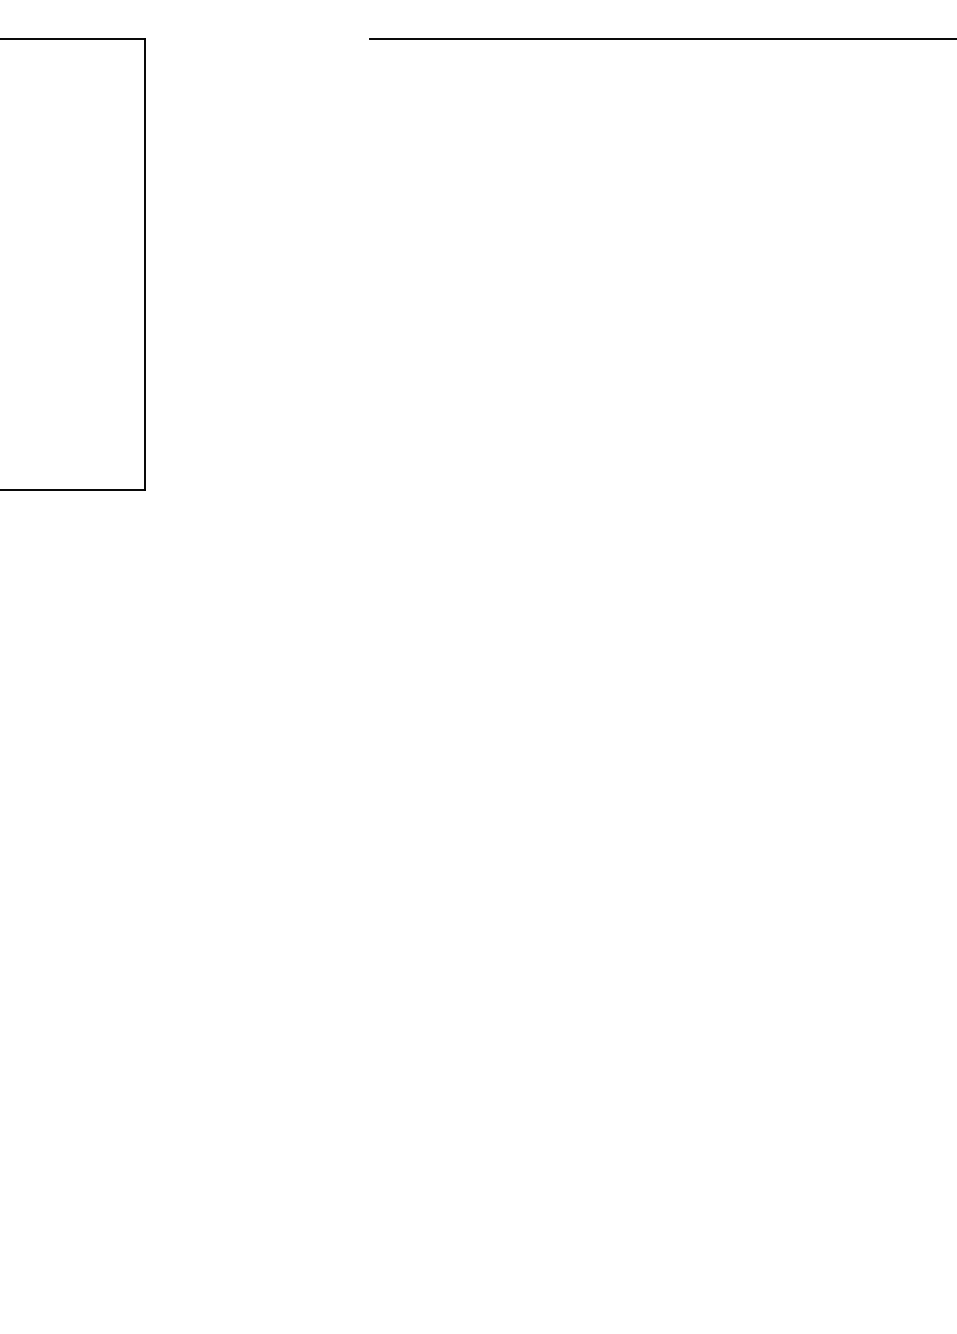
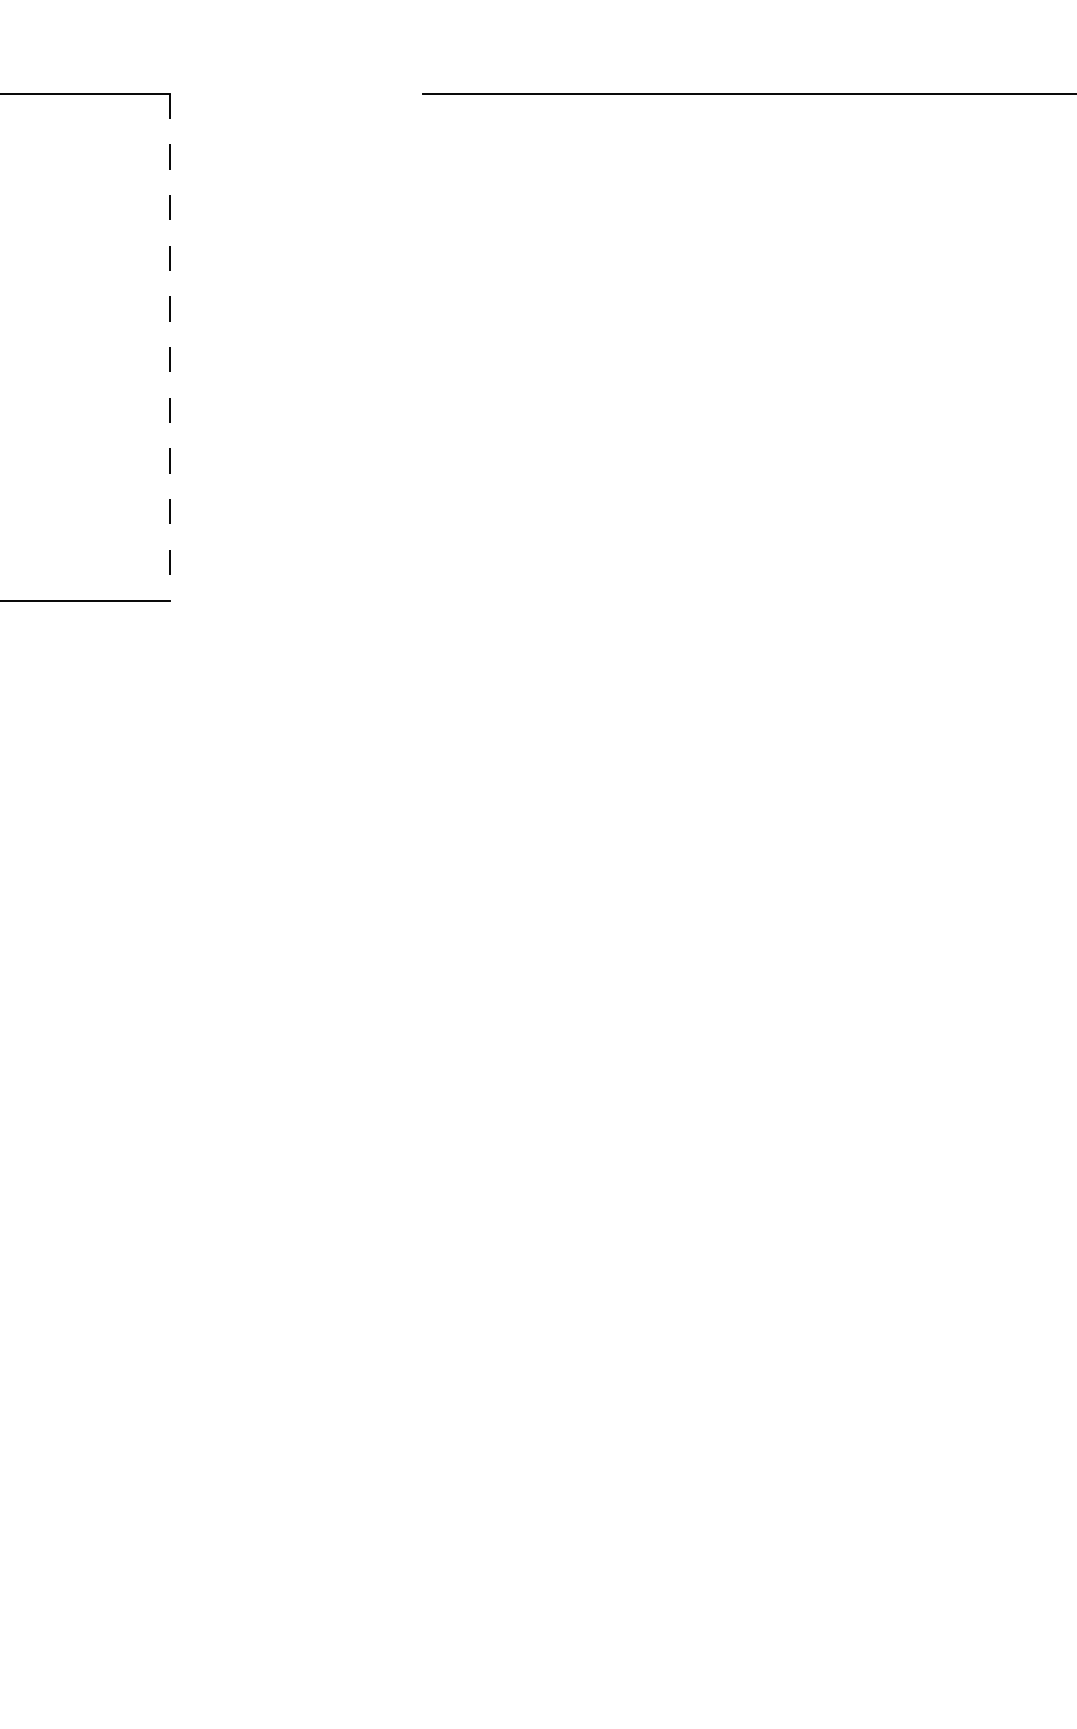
line: (144, 264) -> (169, 347), solid -> dashed

